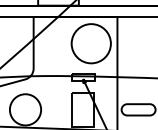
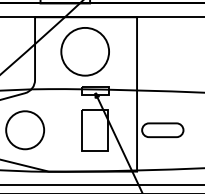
part: (90, 43) -> (84, 51), moved

